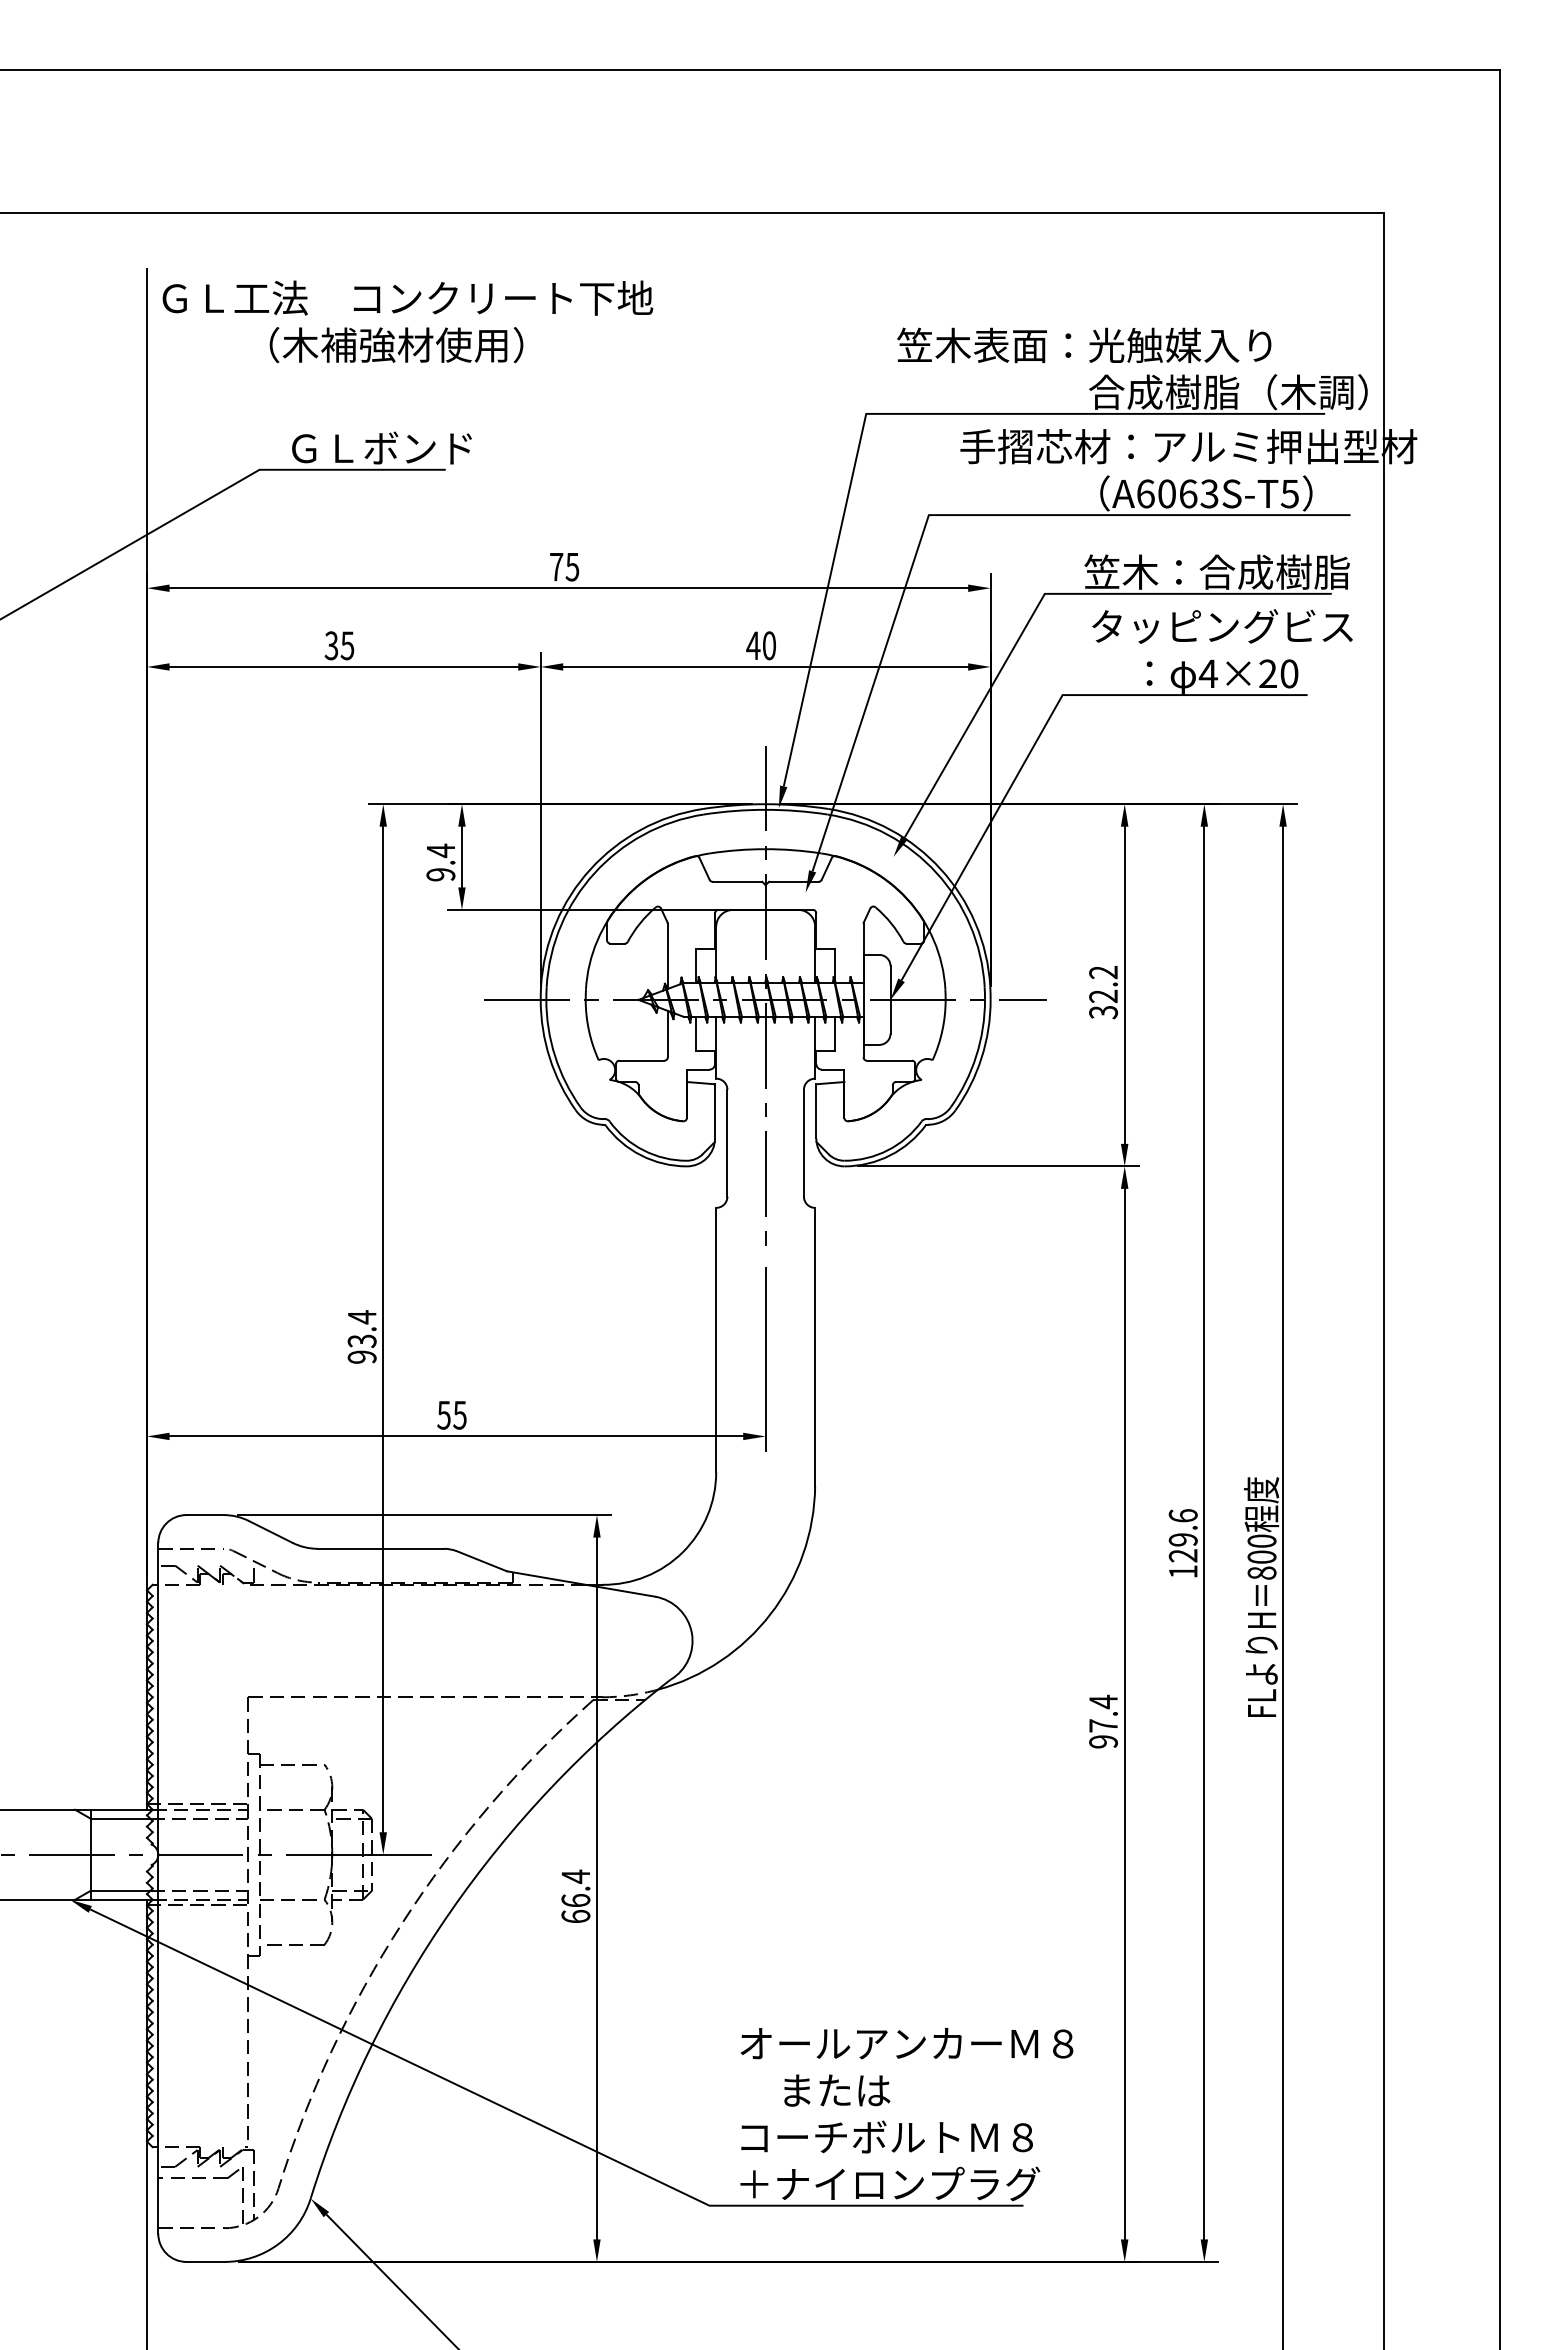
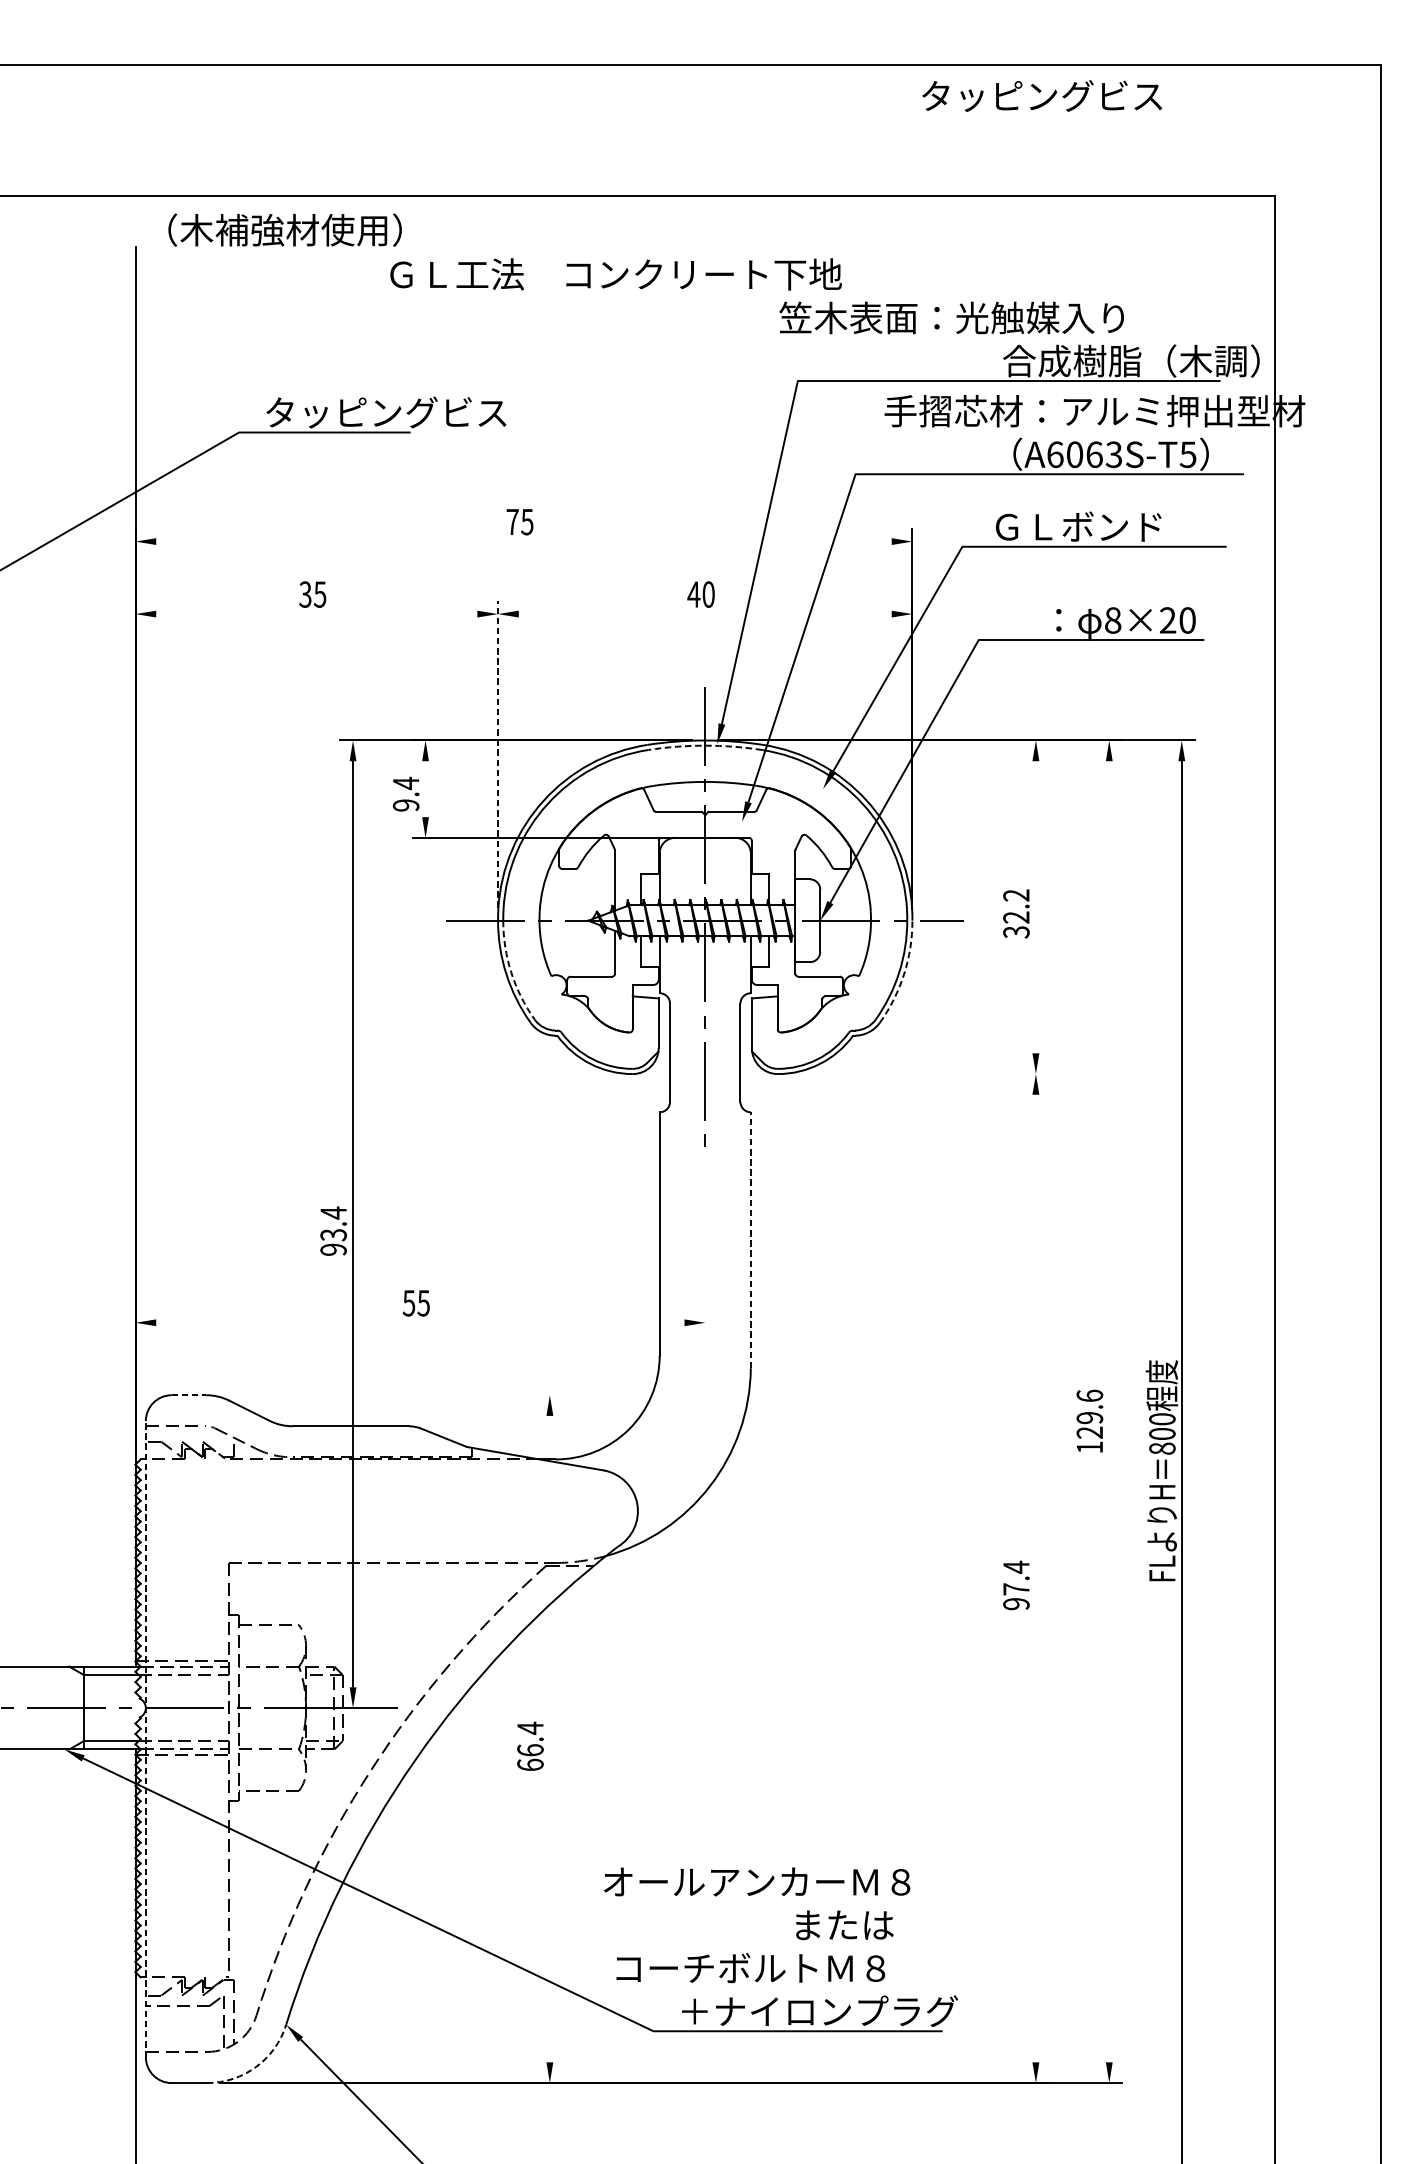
text: (407, 297) -> (615, 273), moved
text: (1084, 344) -> (951, 317), moved
text: (396, 345) -> (285, 230), moved
text: (419, 447) -> (386, 411), ＧＬボンド -> タッピングビス
text: (1215, 571) -> (1119, 526), 笠木：合成樹脂 -> ＧＬボンド
line: (568, 588) -> (523, 541), removed
text: (1222, 626) -> (1042, 96), moved
line: (343, 666) -> (316, 613), removed
line: (765, 666) -> (705, 613), removed
text: (1208, 673) -> (1113, 620), 4×20 -> 8×20
arc: (765, 809) -> (705, 745), solid -> dashed
line: (540, 818) -> (497, 753), solid -> dashed
line: (461, 856) -> (425, 788), removed
line: (1124, 984) -> (1035, 906), removed
arc: (555, 1056) -> (511, 972), solid -> dashed
arc: (981, 1057) -> (904, 973), solid -> dashed
line: (998, 1166) -> (919, 1074), removed
line: (815, 1346) -> (751, 1239), solid -> dashed
line: (765, 1359) -> (705, 1251), removed
line: (456, 1436) -> (420, 1322), removed
line: (205, 1515) -> (189, 1395), solid -> dashed
line: (424, 1515) -> (391, 1395), removed
line: (1204, 1532) -> (1109, 1411), removed
line: (1124, 1713) -> (1035, 1577), removed
line: (158, 1888) -> (146, 1739), solid -> dashed
line: (596, 1888) -> (549, 1739), removed
text: (906, 2043) -> (756, 1881), moved
text: (837, 2090) -> (845, 1925), moved
text: (886, 2136) -> (750, 1967), moved
arc: (278, 2244) -> (256, 2067), solid -> dashed

